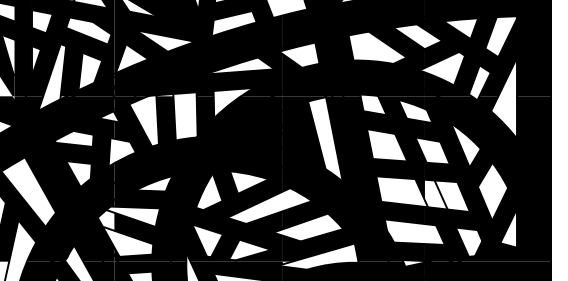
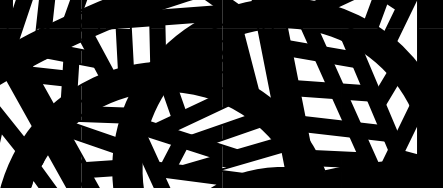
fill: (435, 194) -> (349, 110), added
fill: (105, 220) -> (74, 132), added

